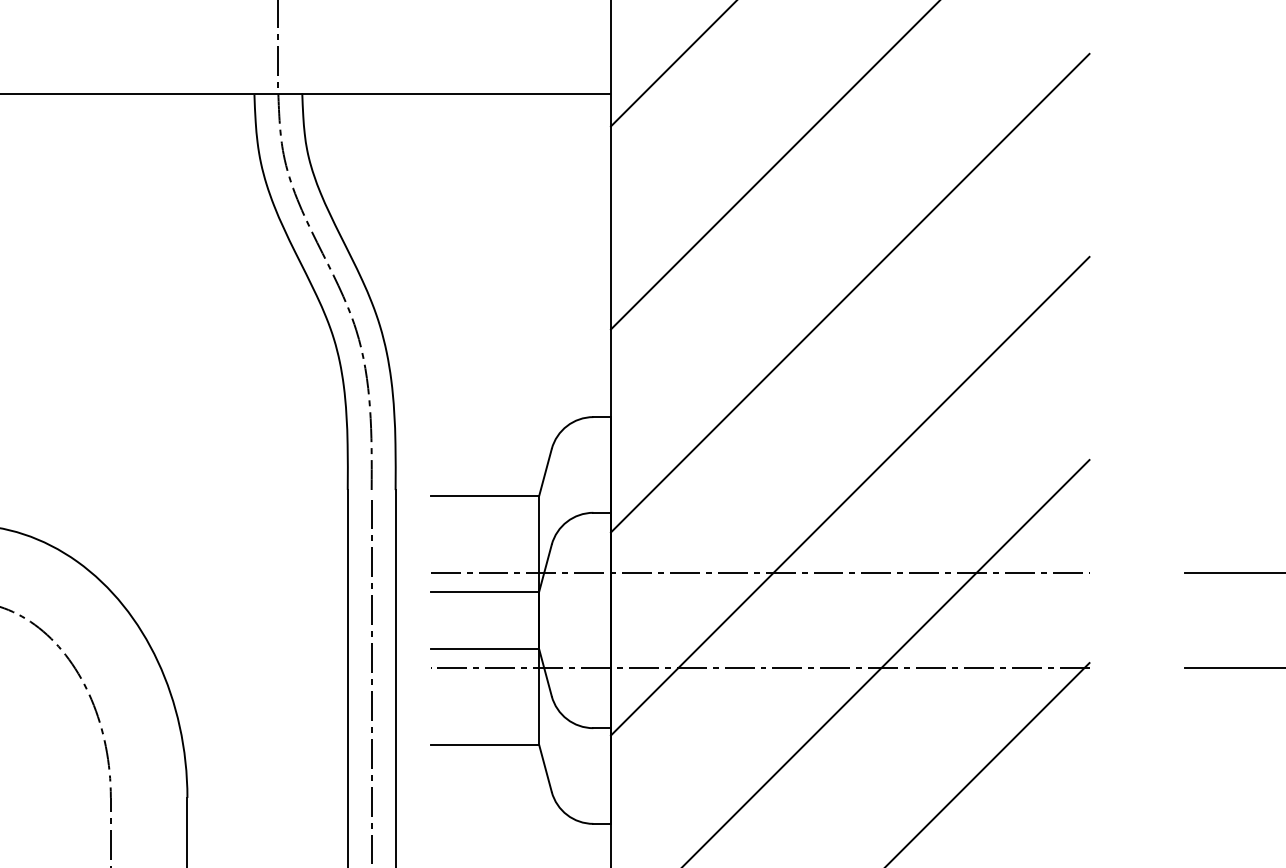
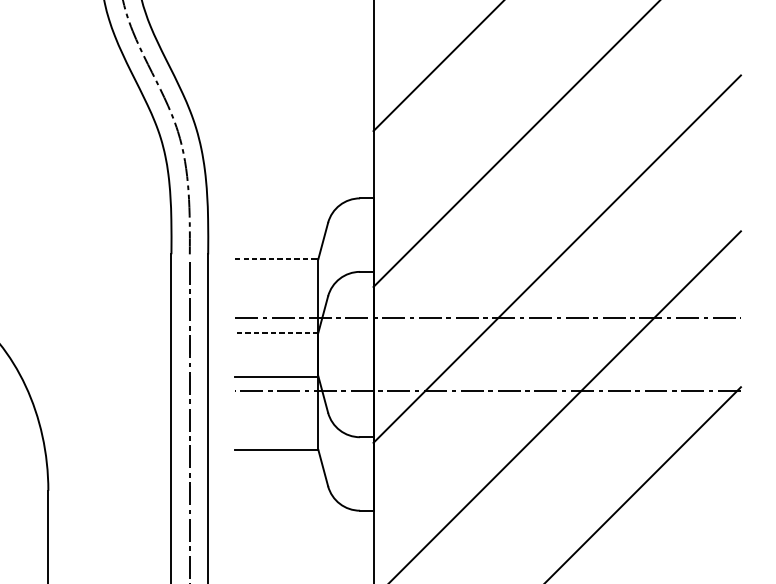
line: (485, 496) -> (277, 259), solid -> dashed
line: (484, 591) -> (276, 332), solid -> dashed

